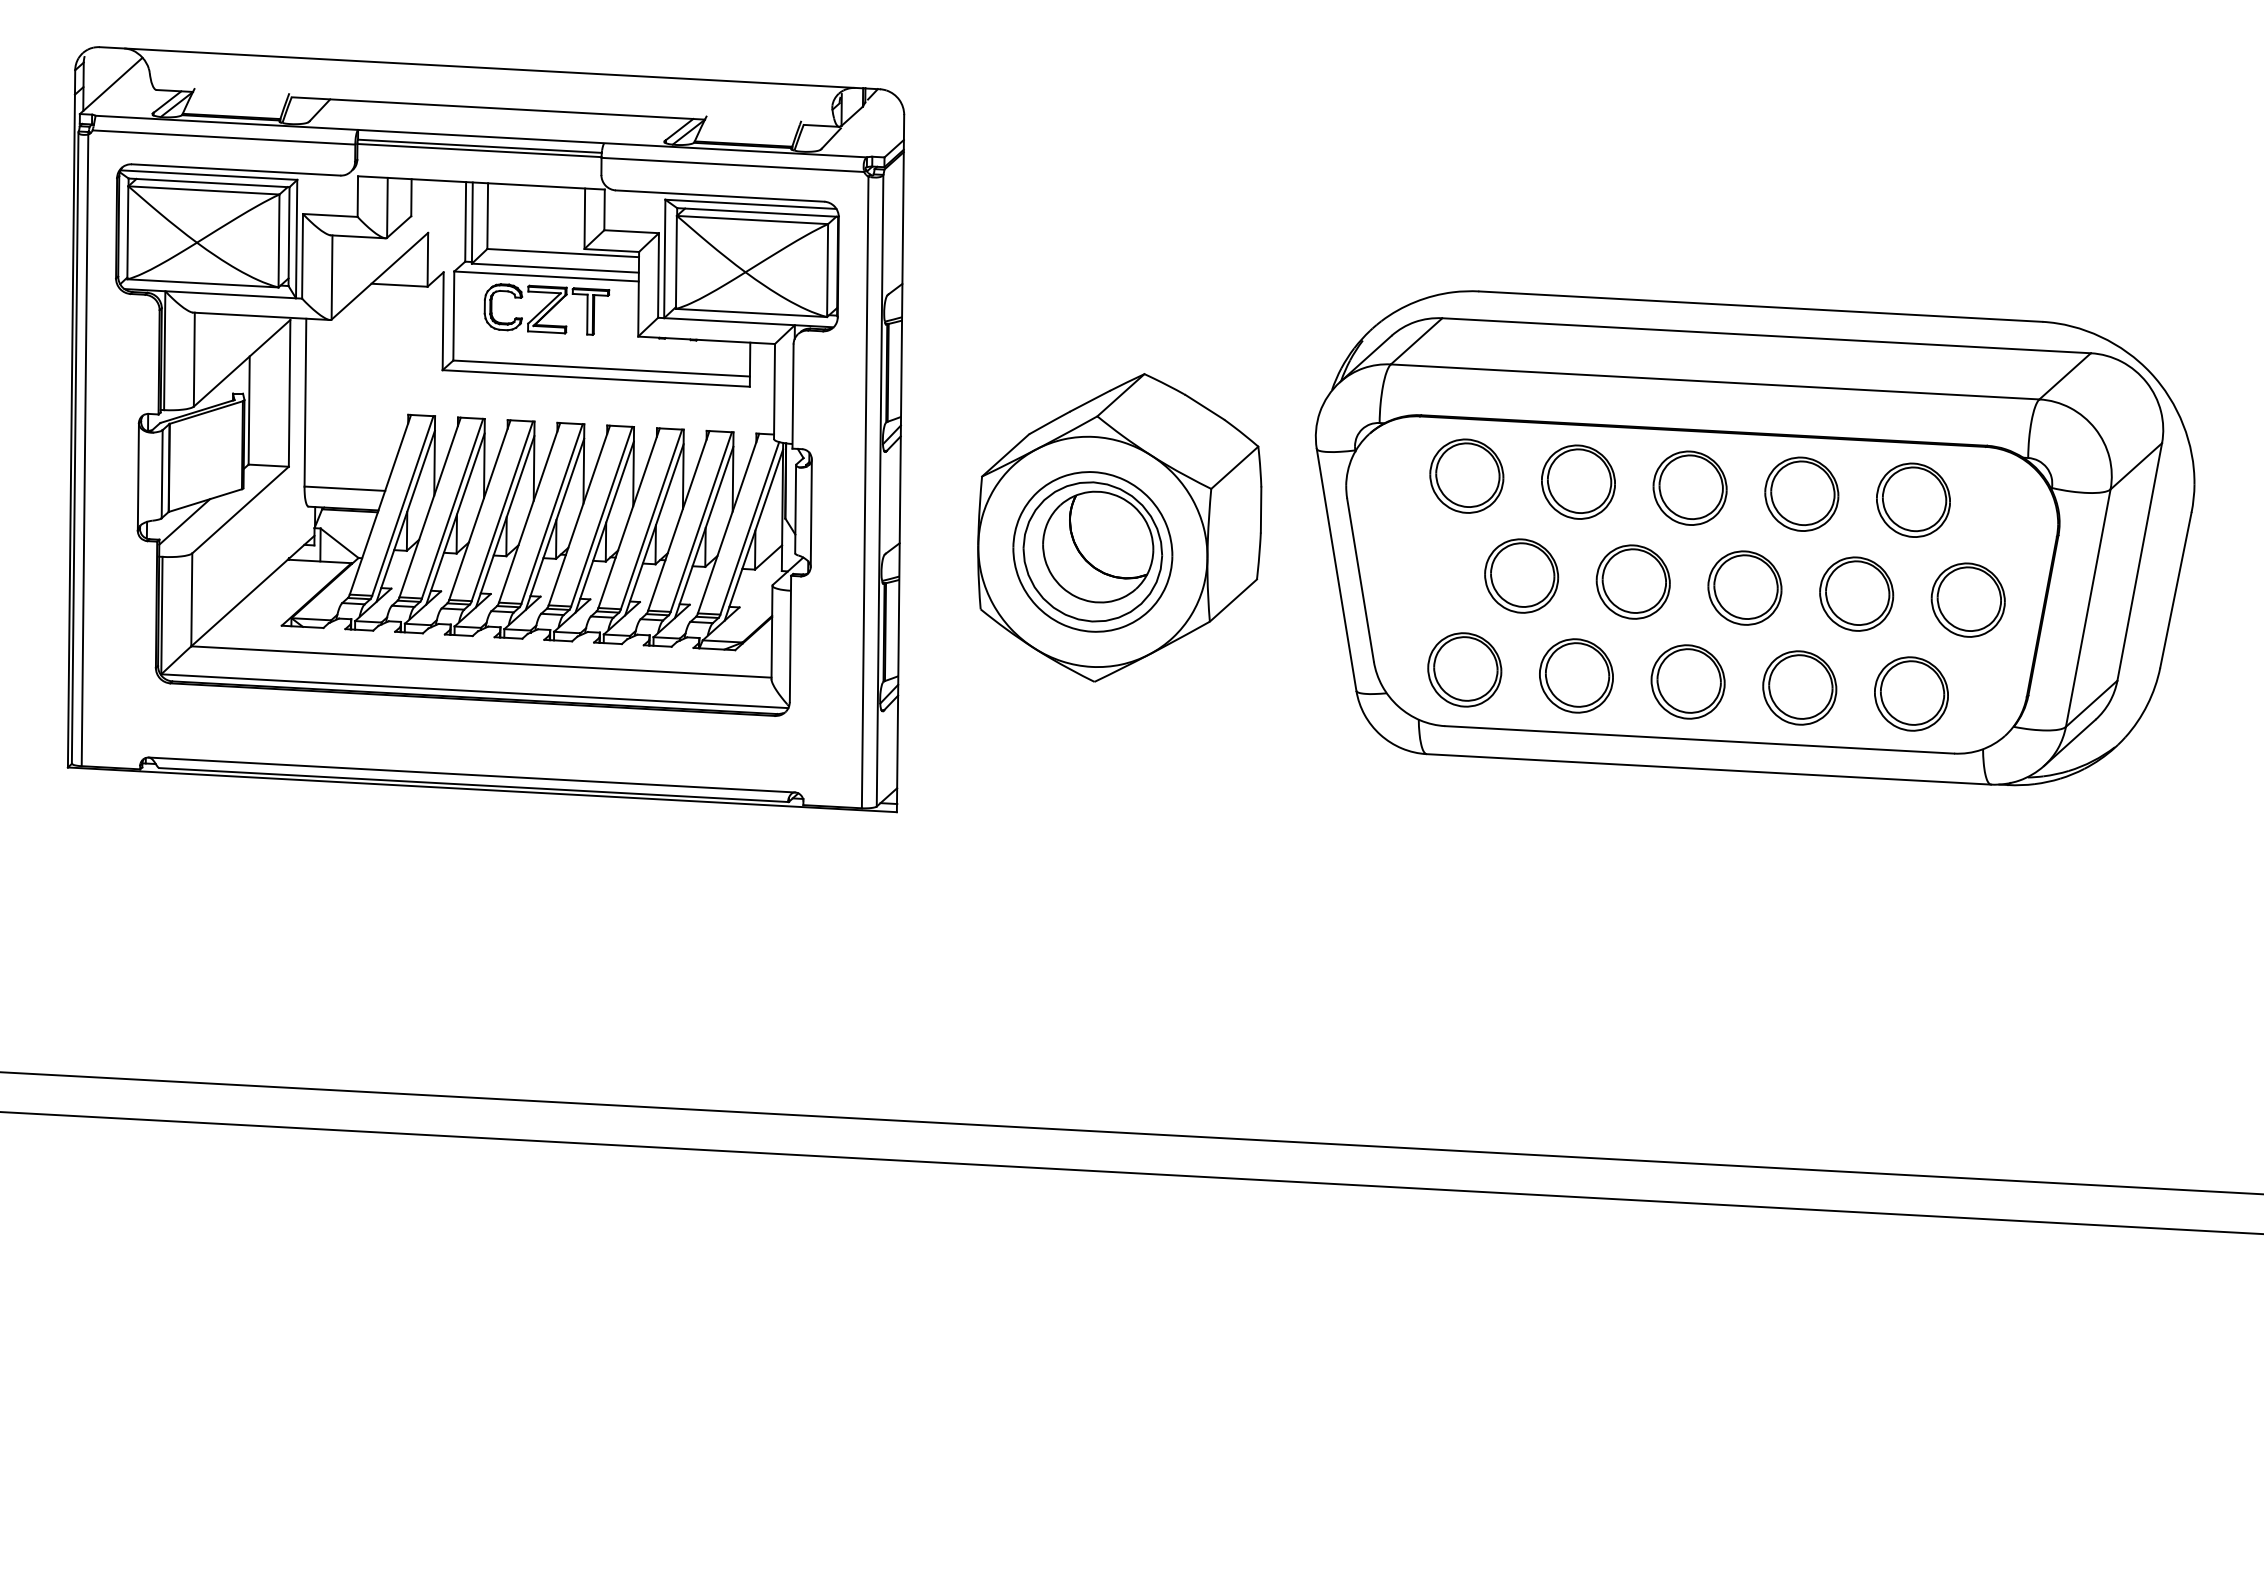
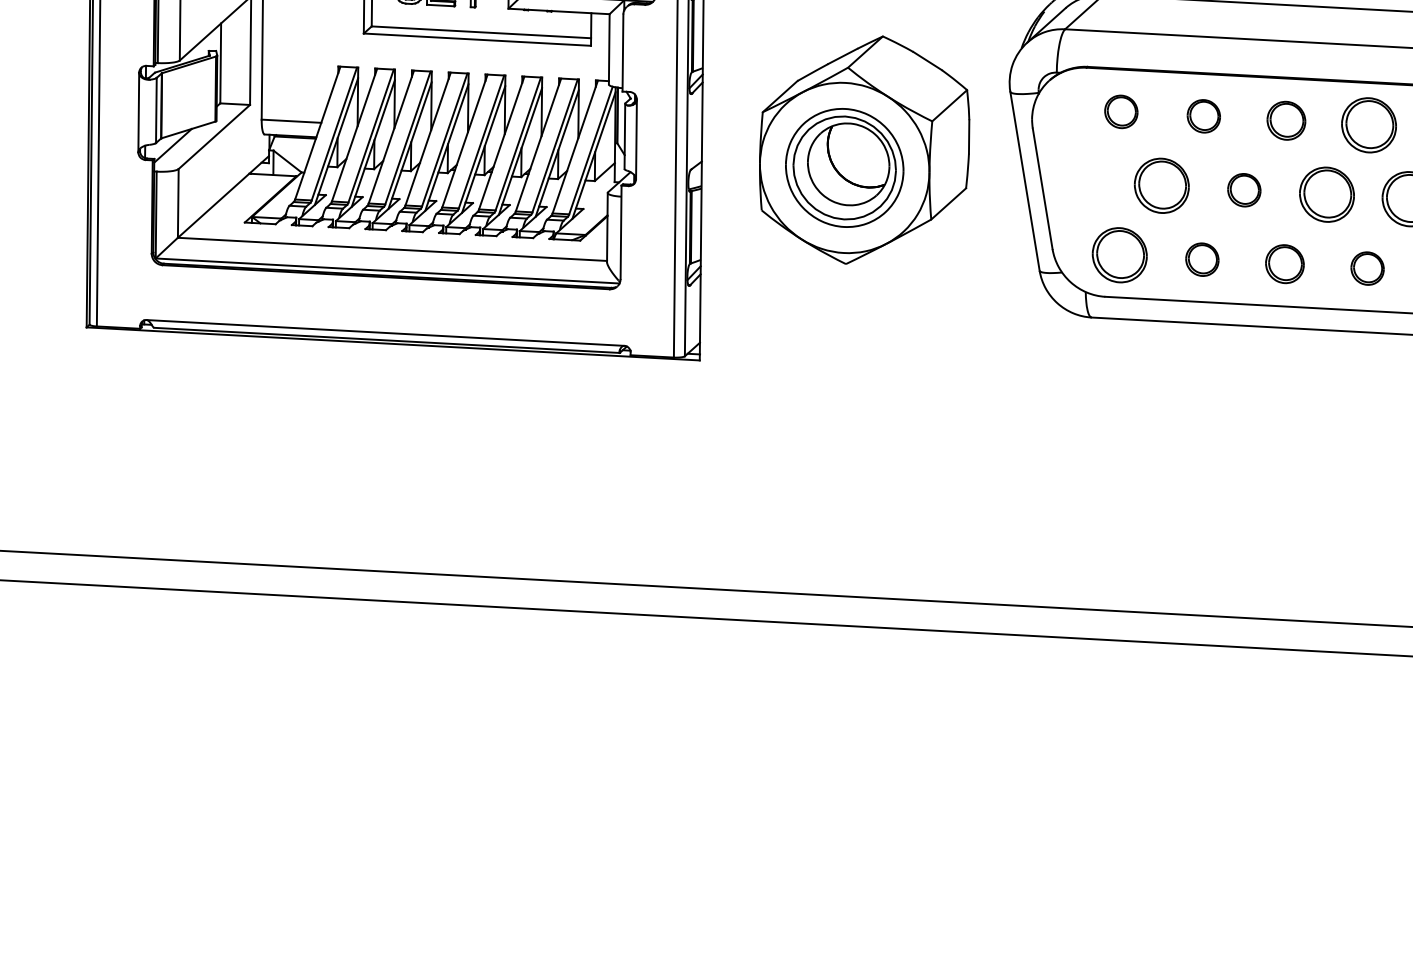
part: (1466, 475) -> (1121, 111), size x0.6
part: (1578, 481) -> (1203, 115), size x0.6
part: (1689, 487) -> (1285, 120), size x0.7
part: (1632, 581) -> (1243, 189), size x0.6
part: (1576, 675) -> (1202, 259), size x0.6
part: (1687, 681) -> (1284, 263), size x0.7
part: (1799, 687) -> (1367, 268), size x0.6

